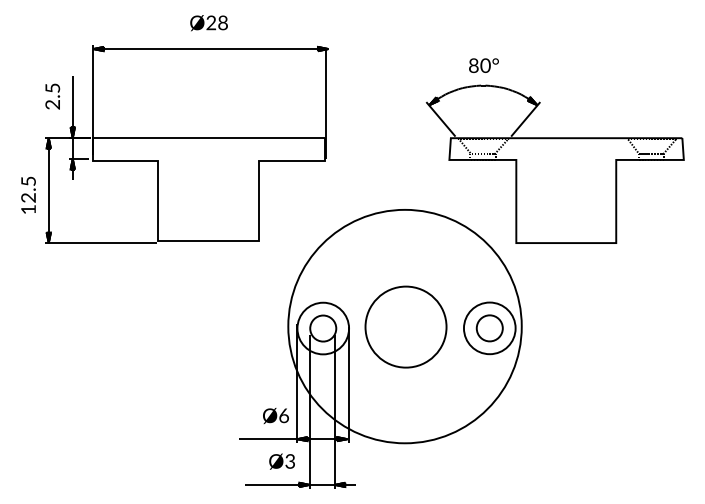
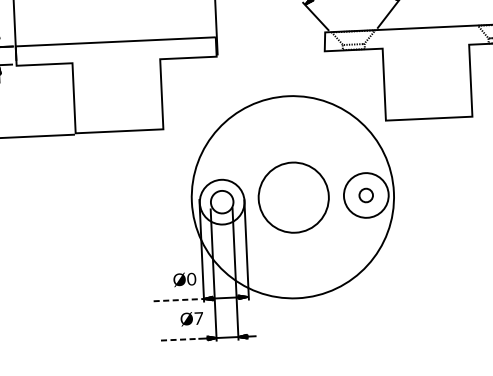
part: (489, 328) -> (366, 195), size x0.6
text: (283, 415) -> (191, 278), Ø6 -> Ø0
line: (268, 439) -> (179, 300), solid -> dashed
text: (290, 461) -> (199, 318), Ø3 -> Ø7
line: (267, 484) -> (180, 339), solid -> dashed

